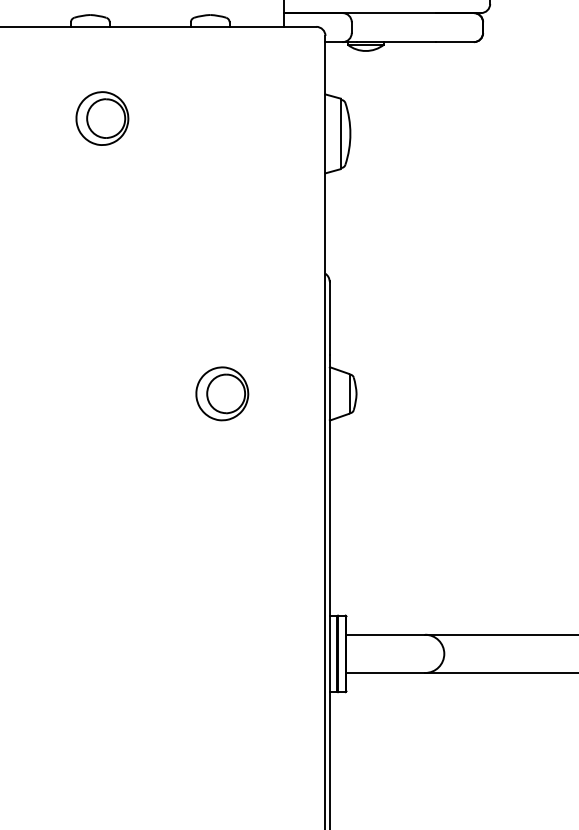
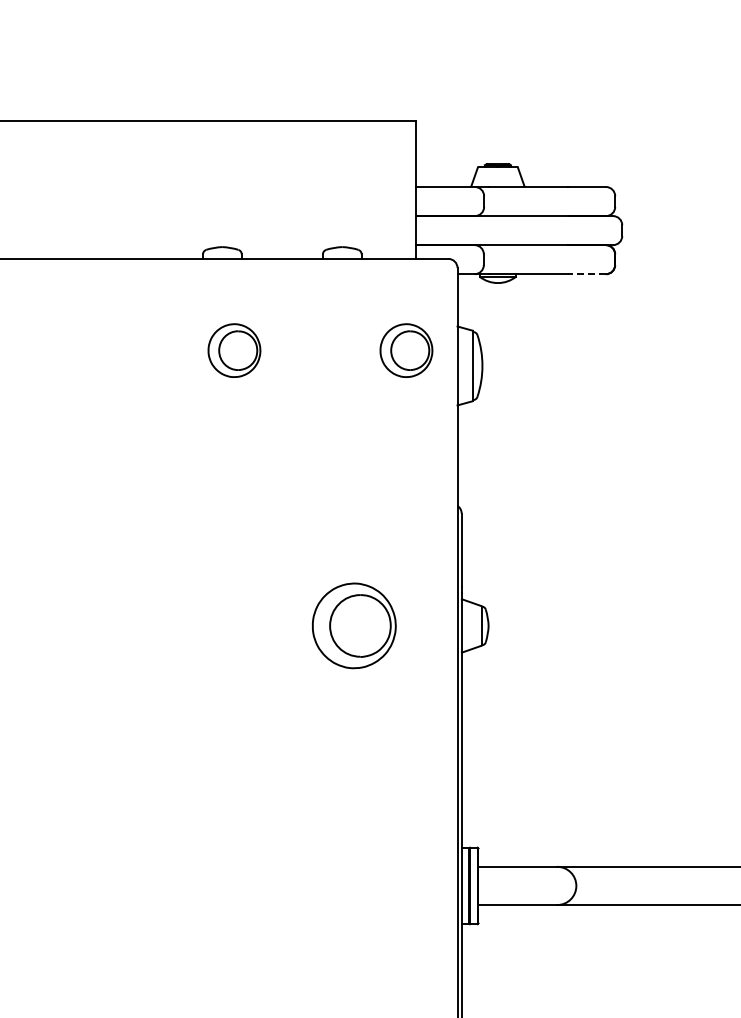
line: (454, 42) -> (586, 274), solid -> dashed
part: (274, 118) -> (406, 350), added
part: (222, 393) -> (354, 625), size x1.6

